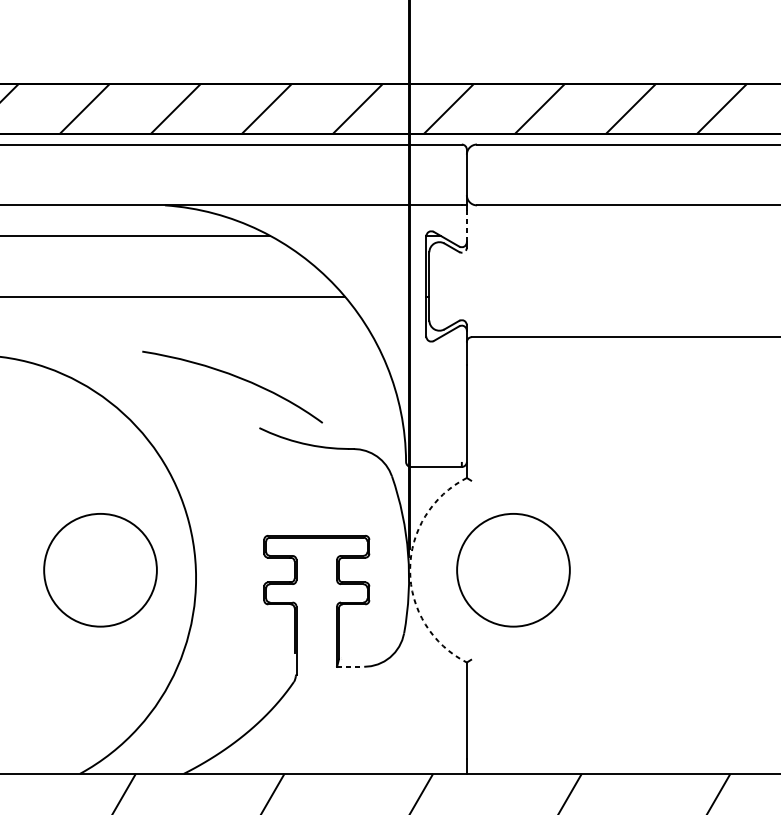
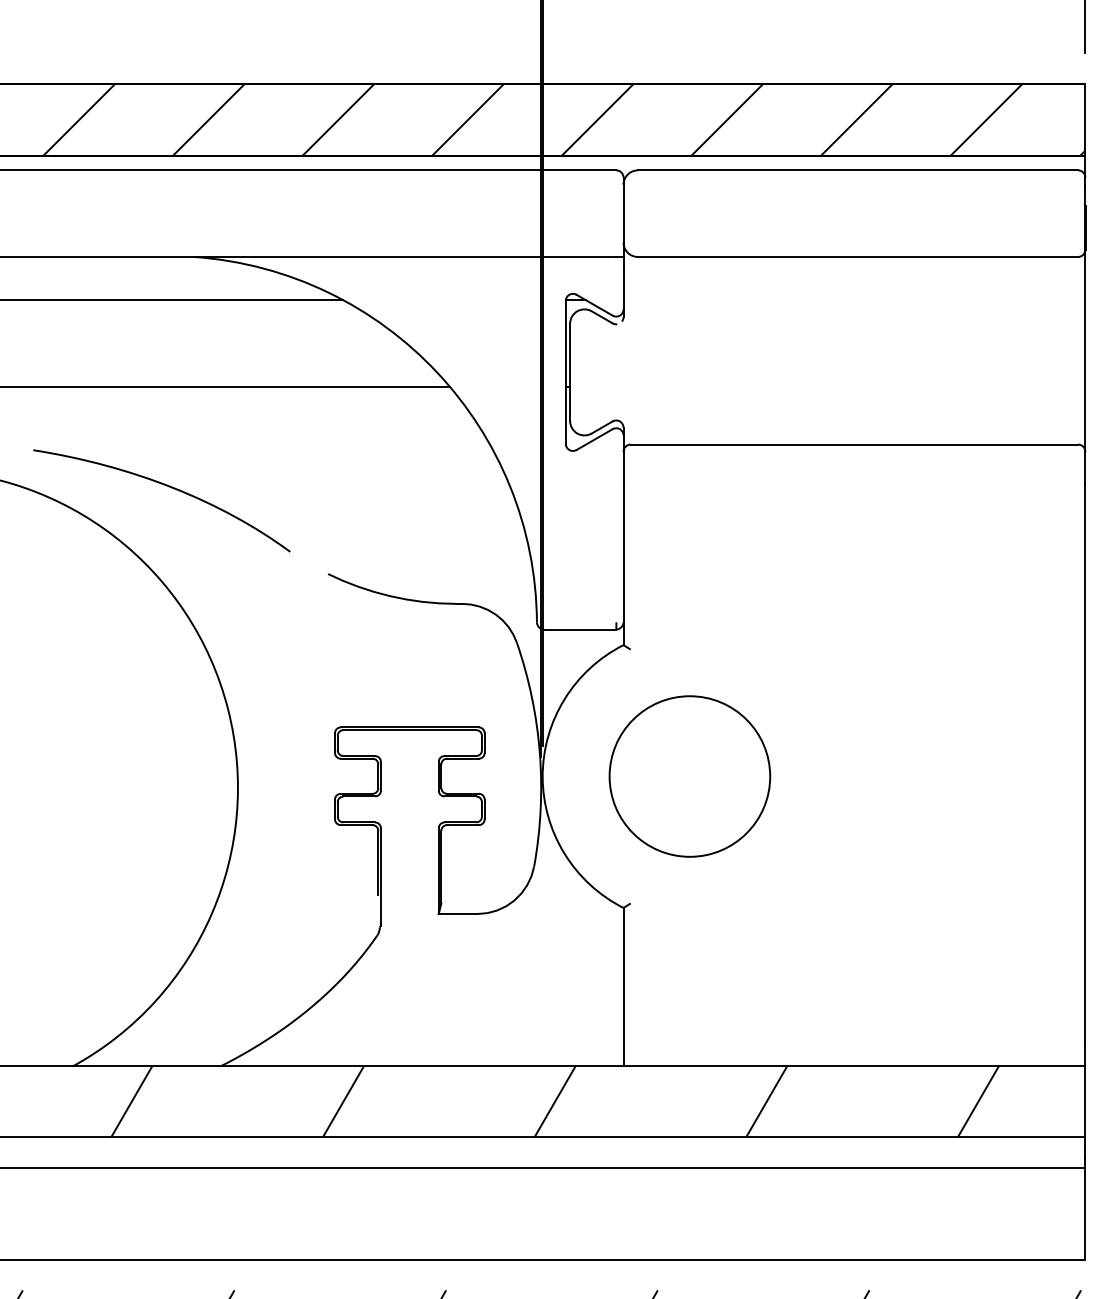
line: (466, 226) -> (623, 286), dashed -> solid
curve: (237, 377) -> (168, 487), moved
circle: (100, 570) -> (101, 776), removed
arc: (409, 570) -> (542, 776), dashed -> solid
line: (350, 667) -> (458, 914), dashed -> solid

